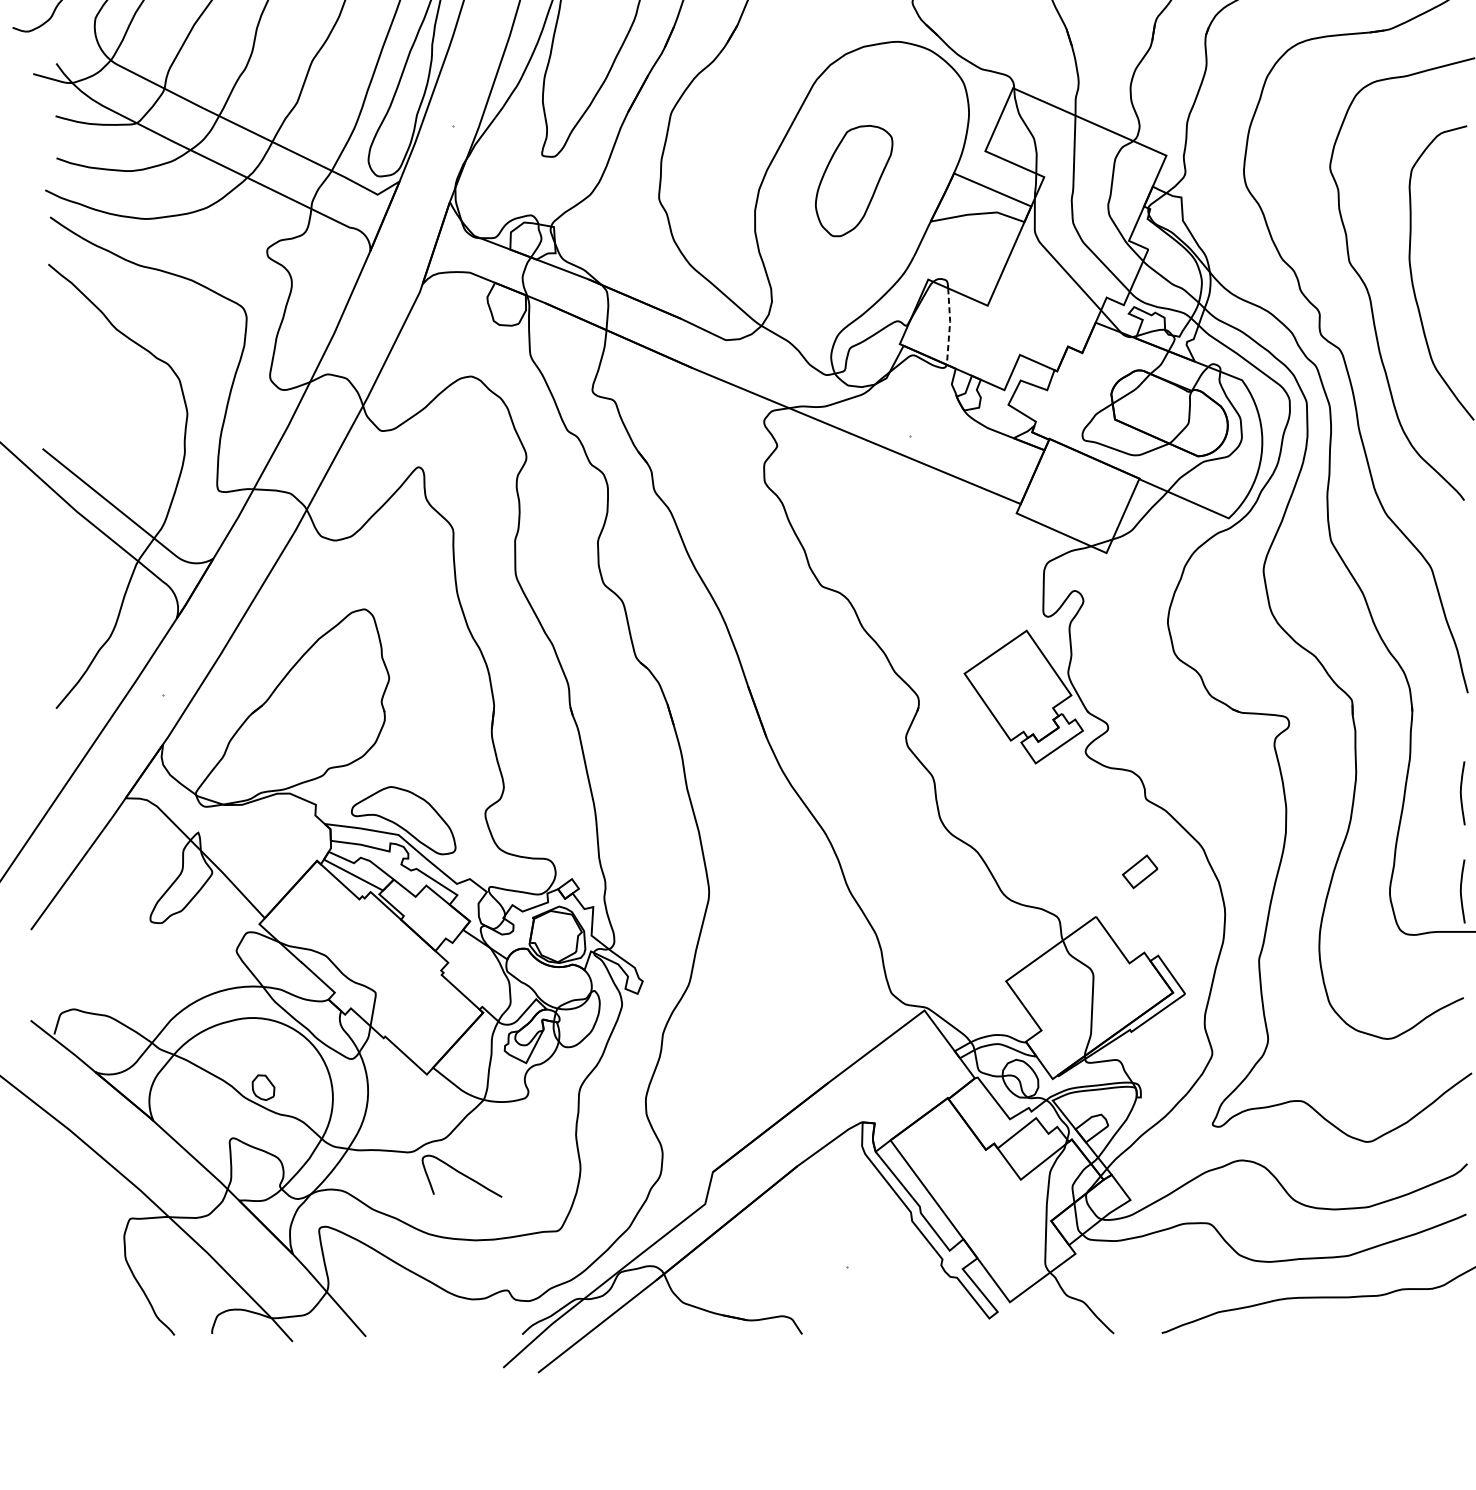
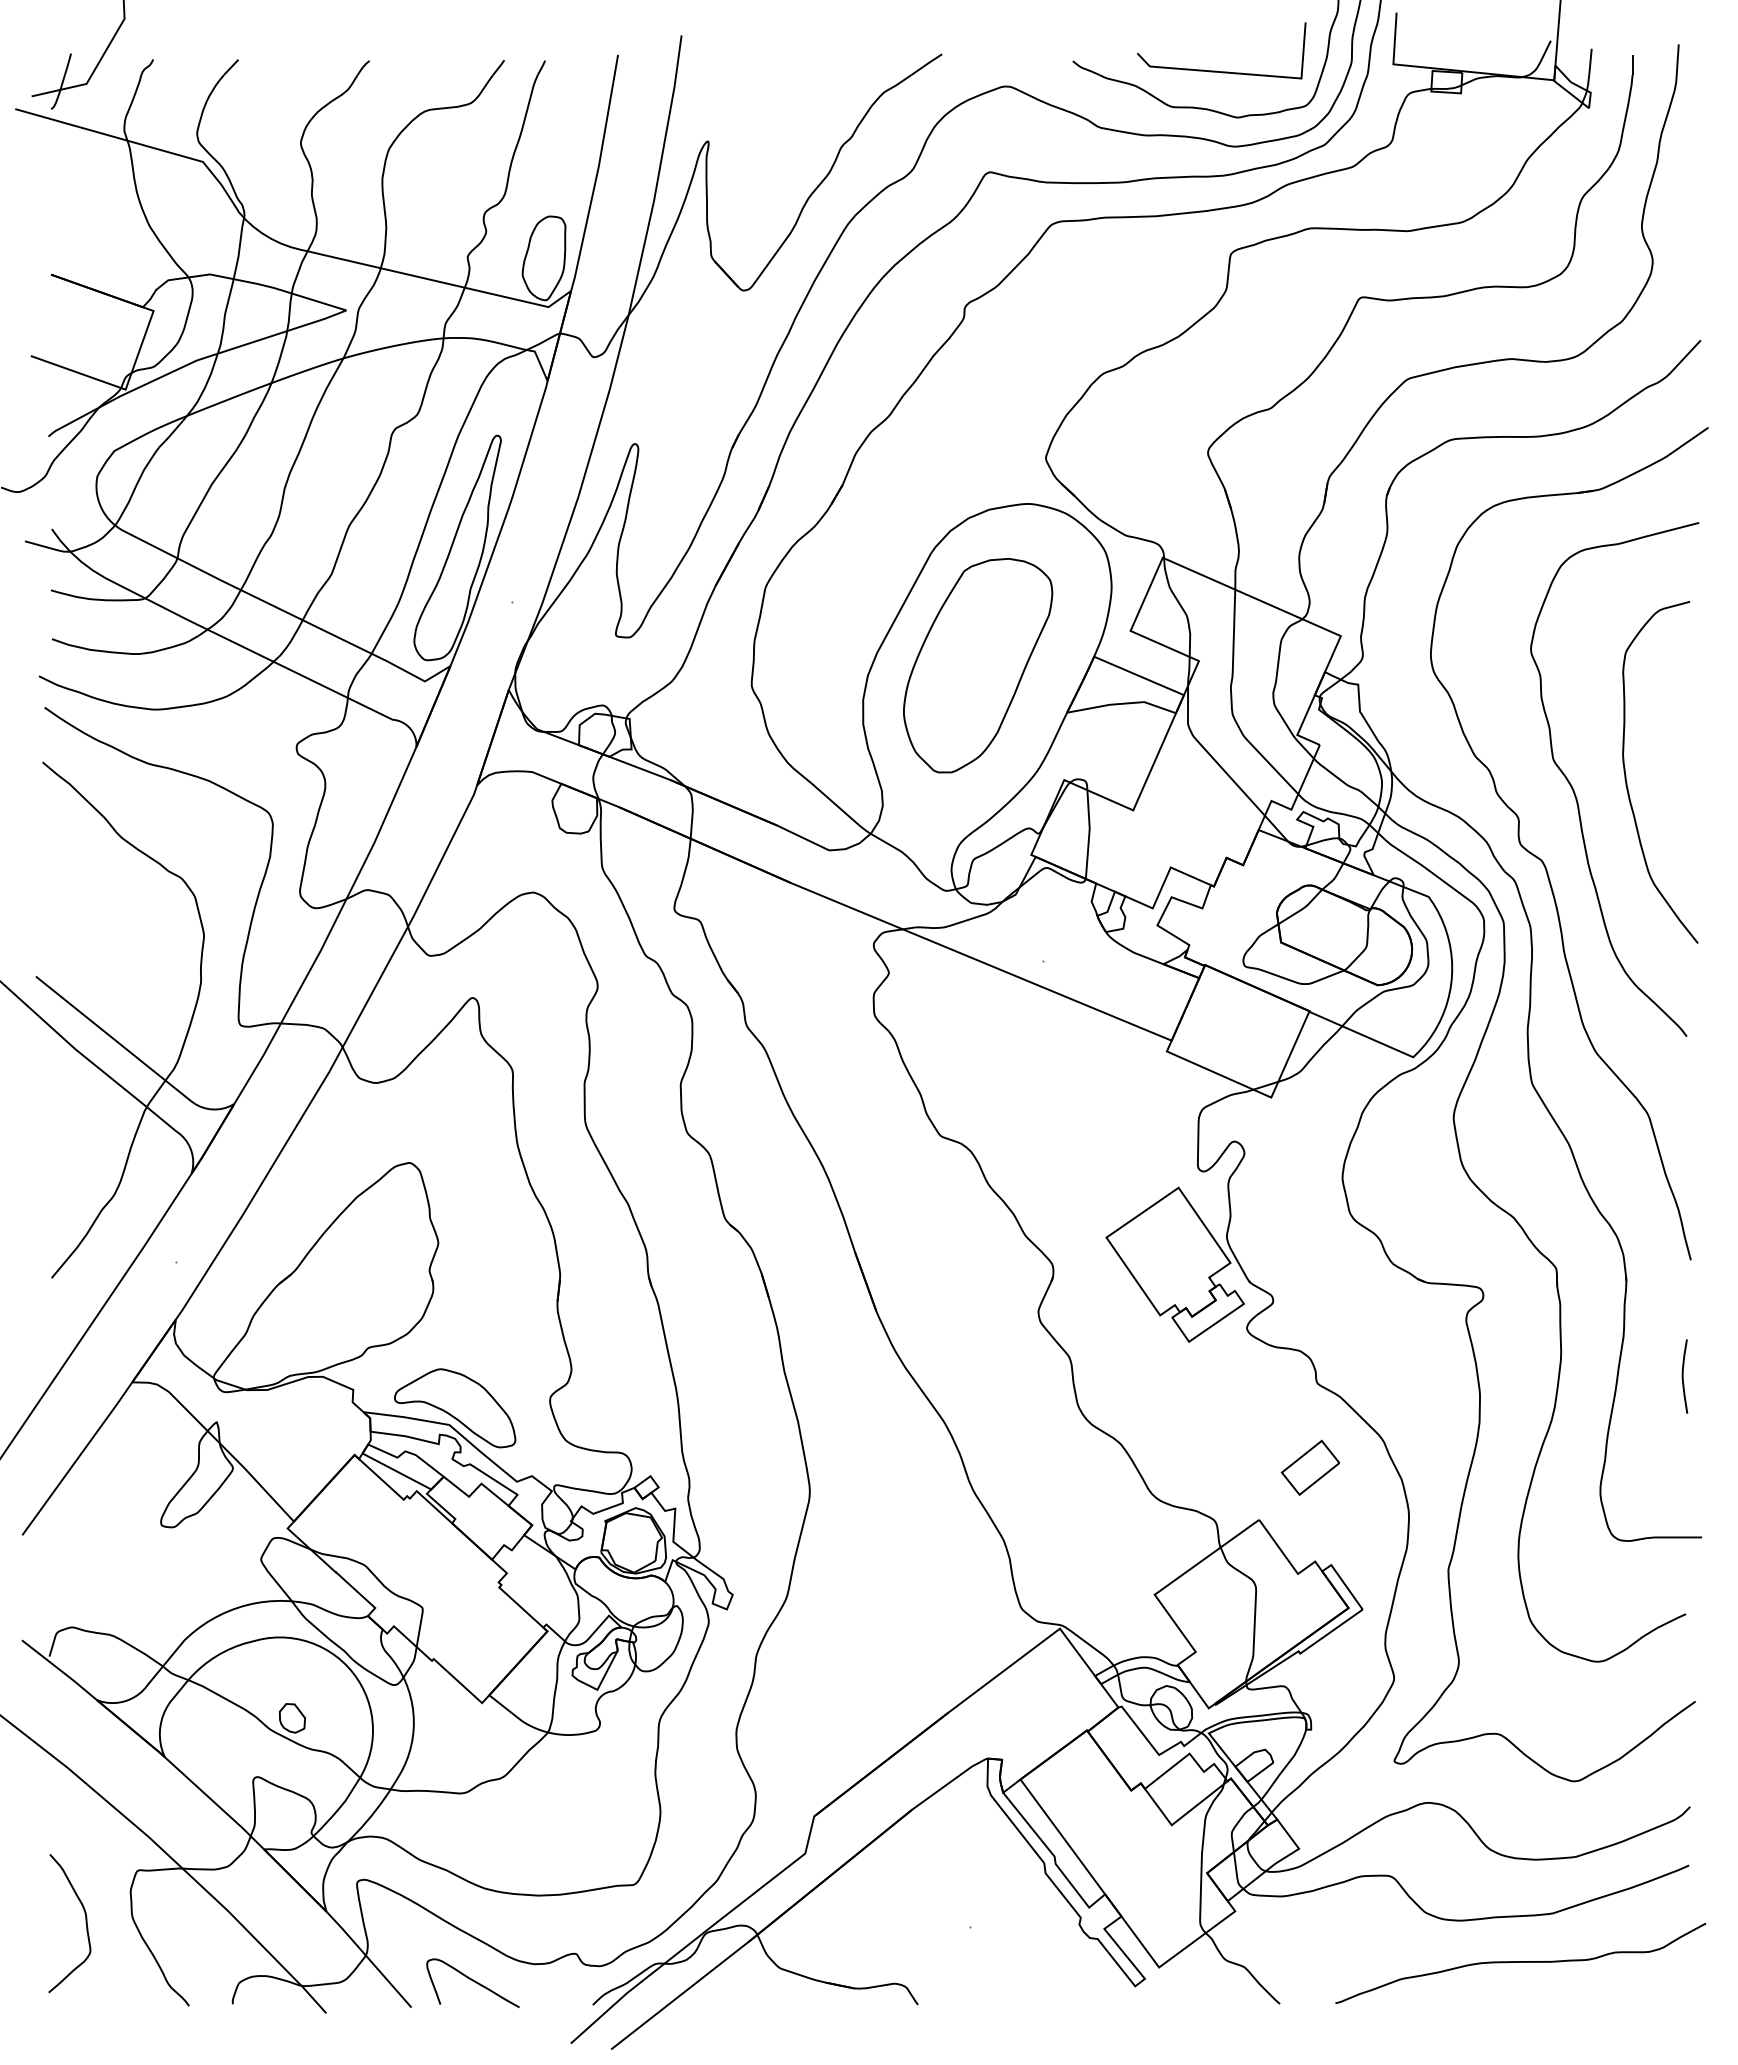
part: (854, 180) -> (978, 665), size x1.67
line: (949, 326) -> (1089, 834), dashed -> solid
part: (1139, 871) -> (1309, 1467), size x1.43
curve: (1461, 891) -> (1683, 1490), removed
curve: (461, 1174) -> (472, 1981), moved
curve: (85, 1264) -> (85, 1923), added

